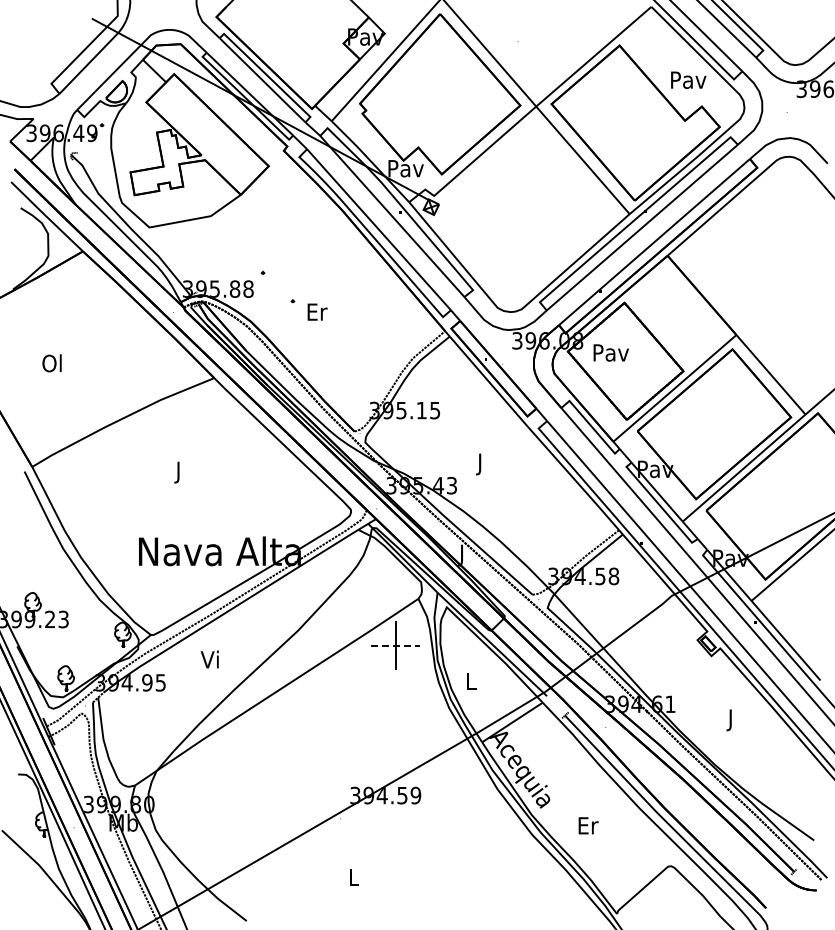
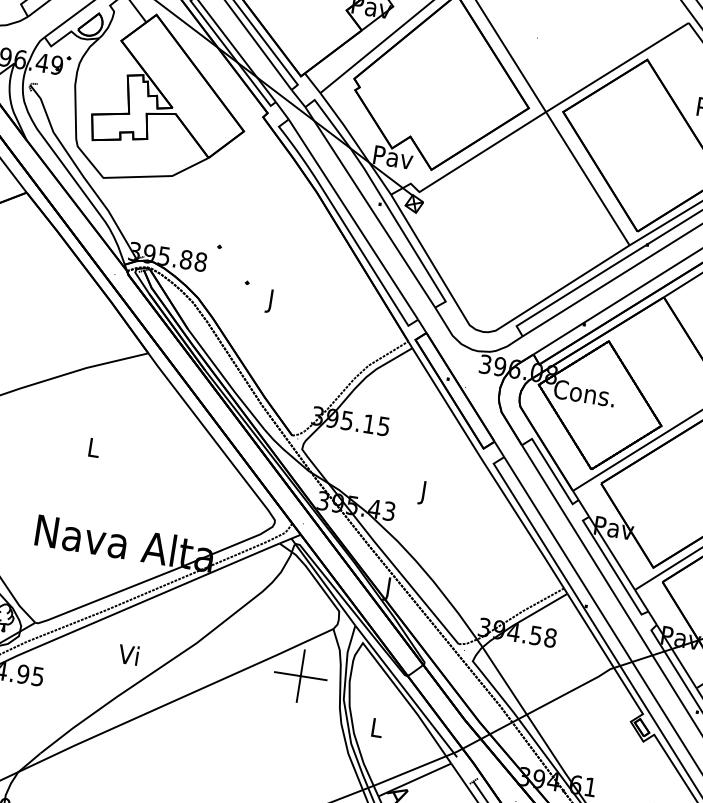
text: (317, 314) -> (271, 301), Er -> J
text: (609, 352) -> (583, 392), Pav -> Cons.
text: (178, 472) -> (93, 450), J -> L
line: (396, 645) -> (301, 676), dashed -> solid
text: (209, 659) -> (128, 654), moved

